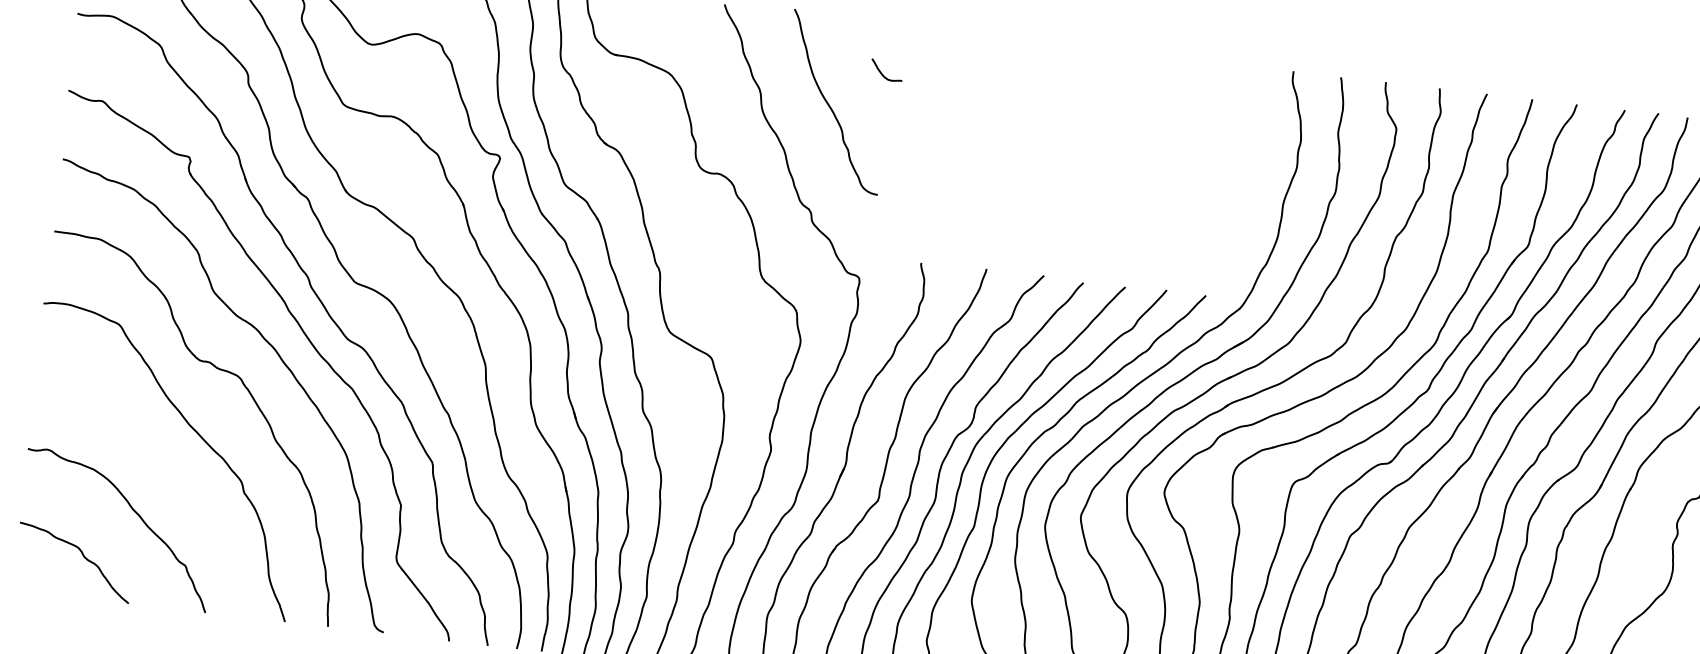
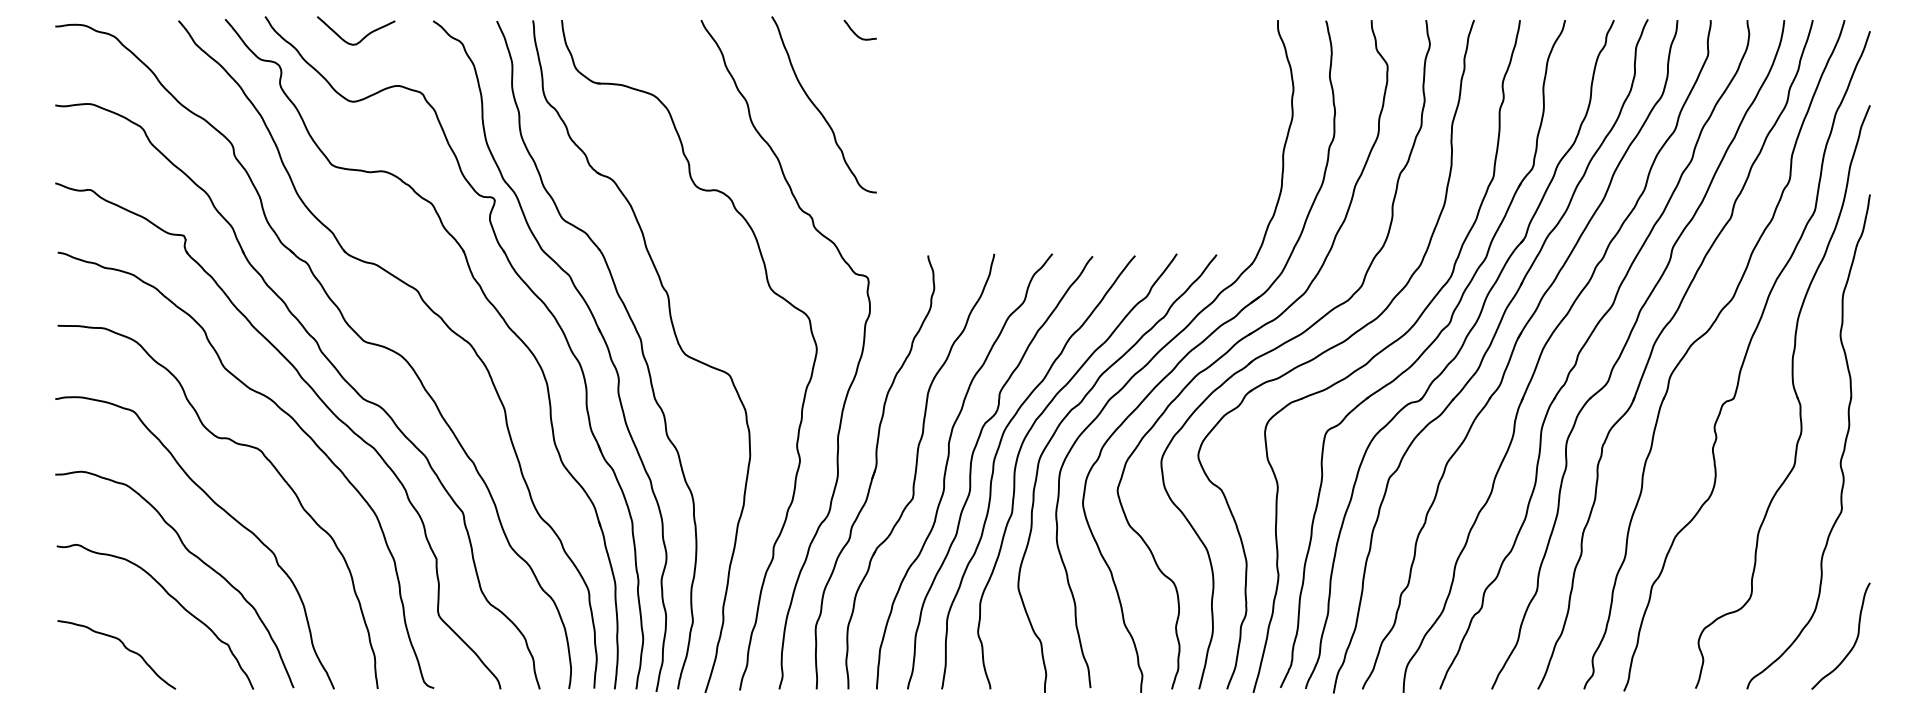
curve: (881, 72) -> (855, 32), moved
curve: (159, 472) -> (191, 554), added

